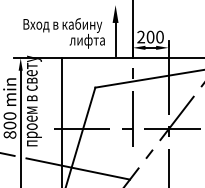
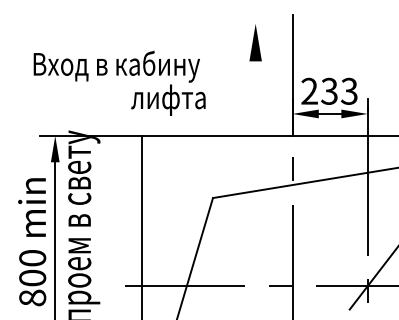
text: (63, 33) -> (118, 83), moved
text: (154, 36) -> (337, 89), 200 -> 233
line: (115, 39) -> (255, 96), removed

